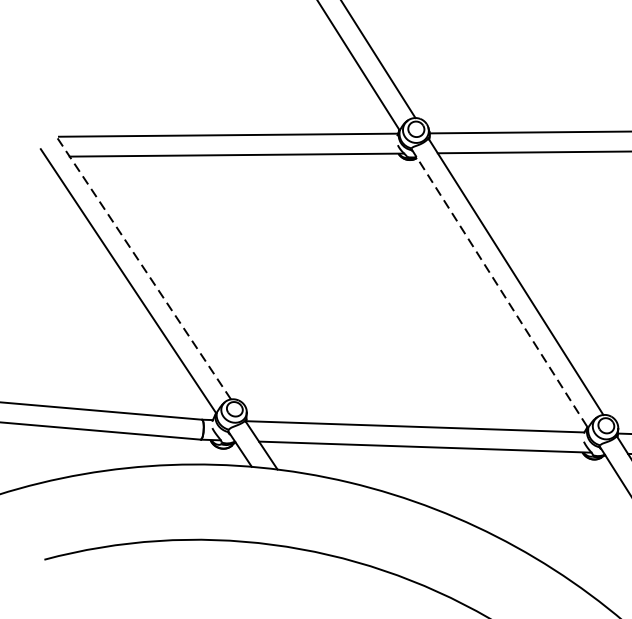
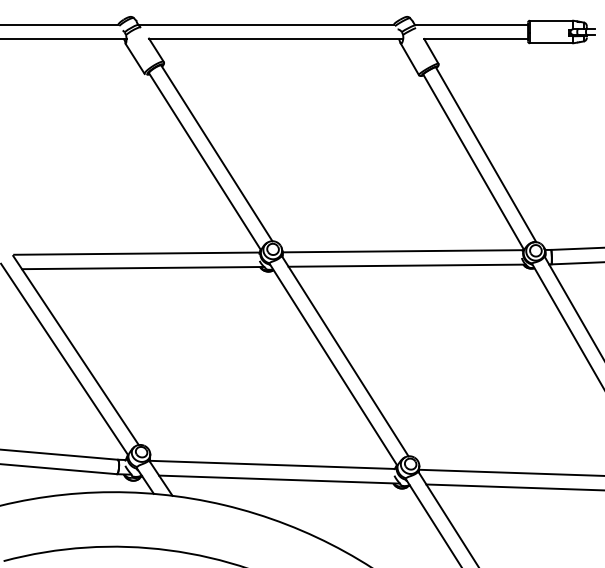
line: (144, 268) -> (76, 350), dashed -> solid
line: (499, 288) -> (333, 364), dashed -> solid

